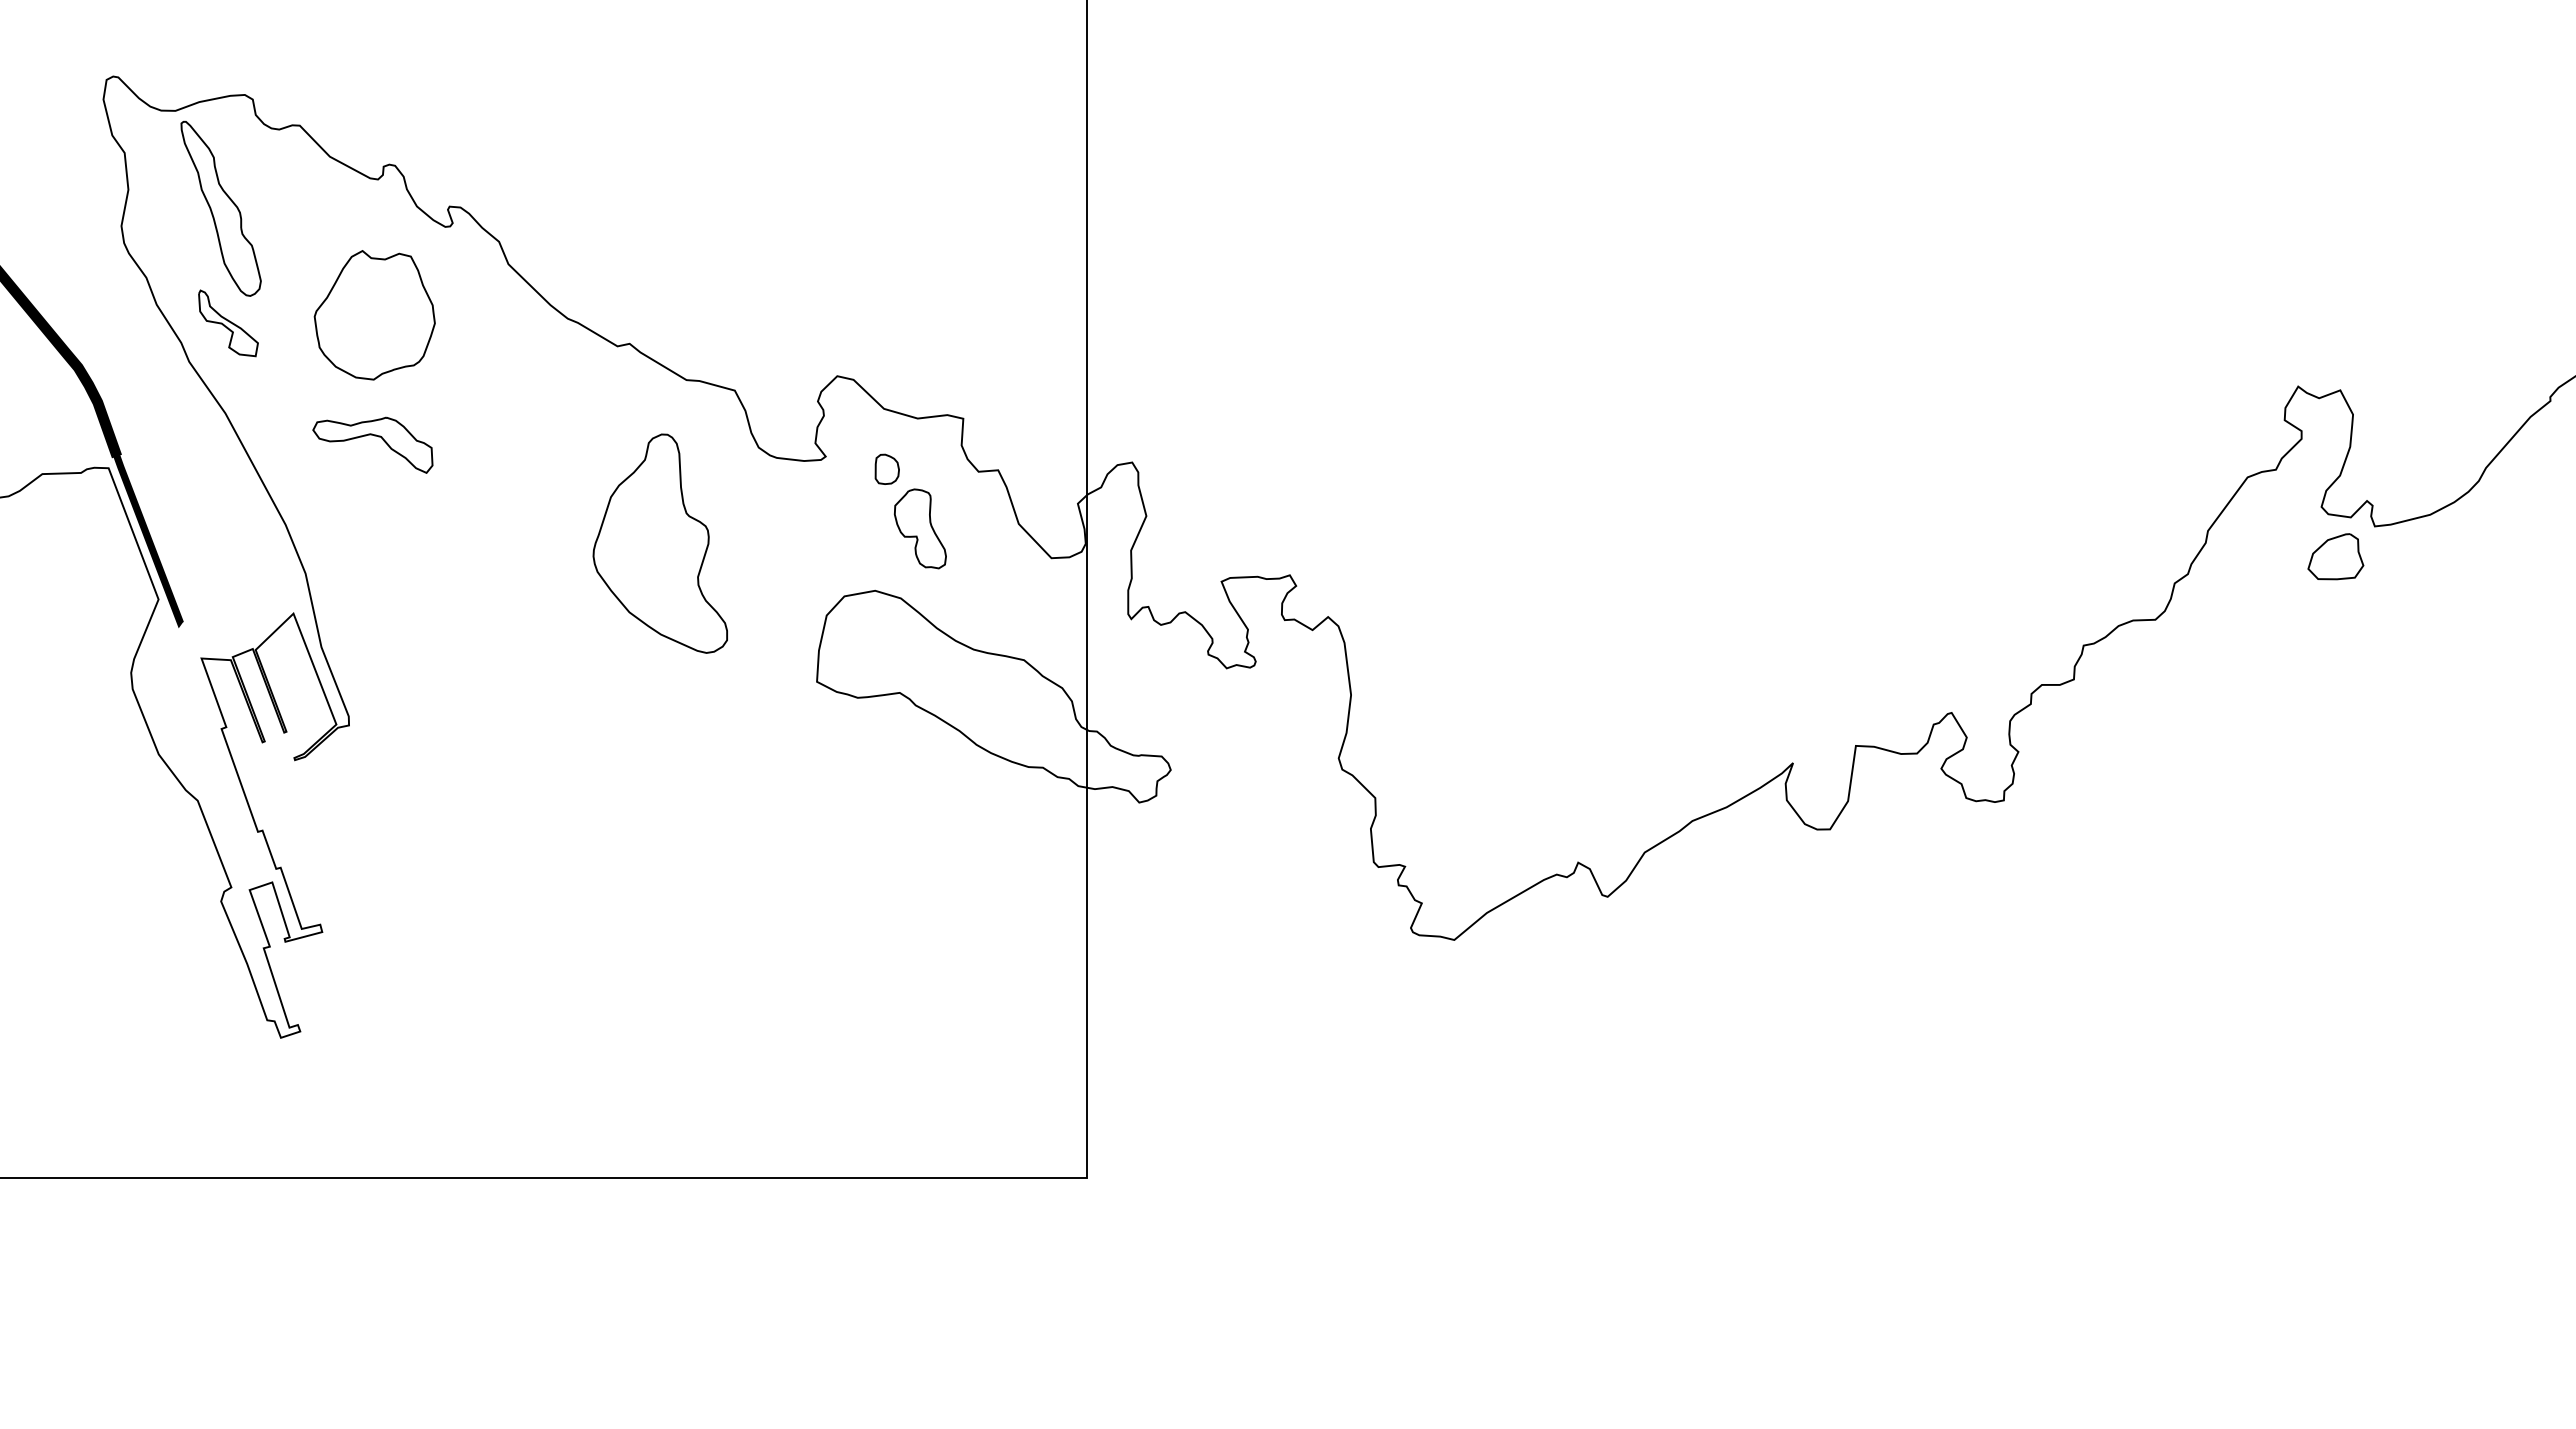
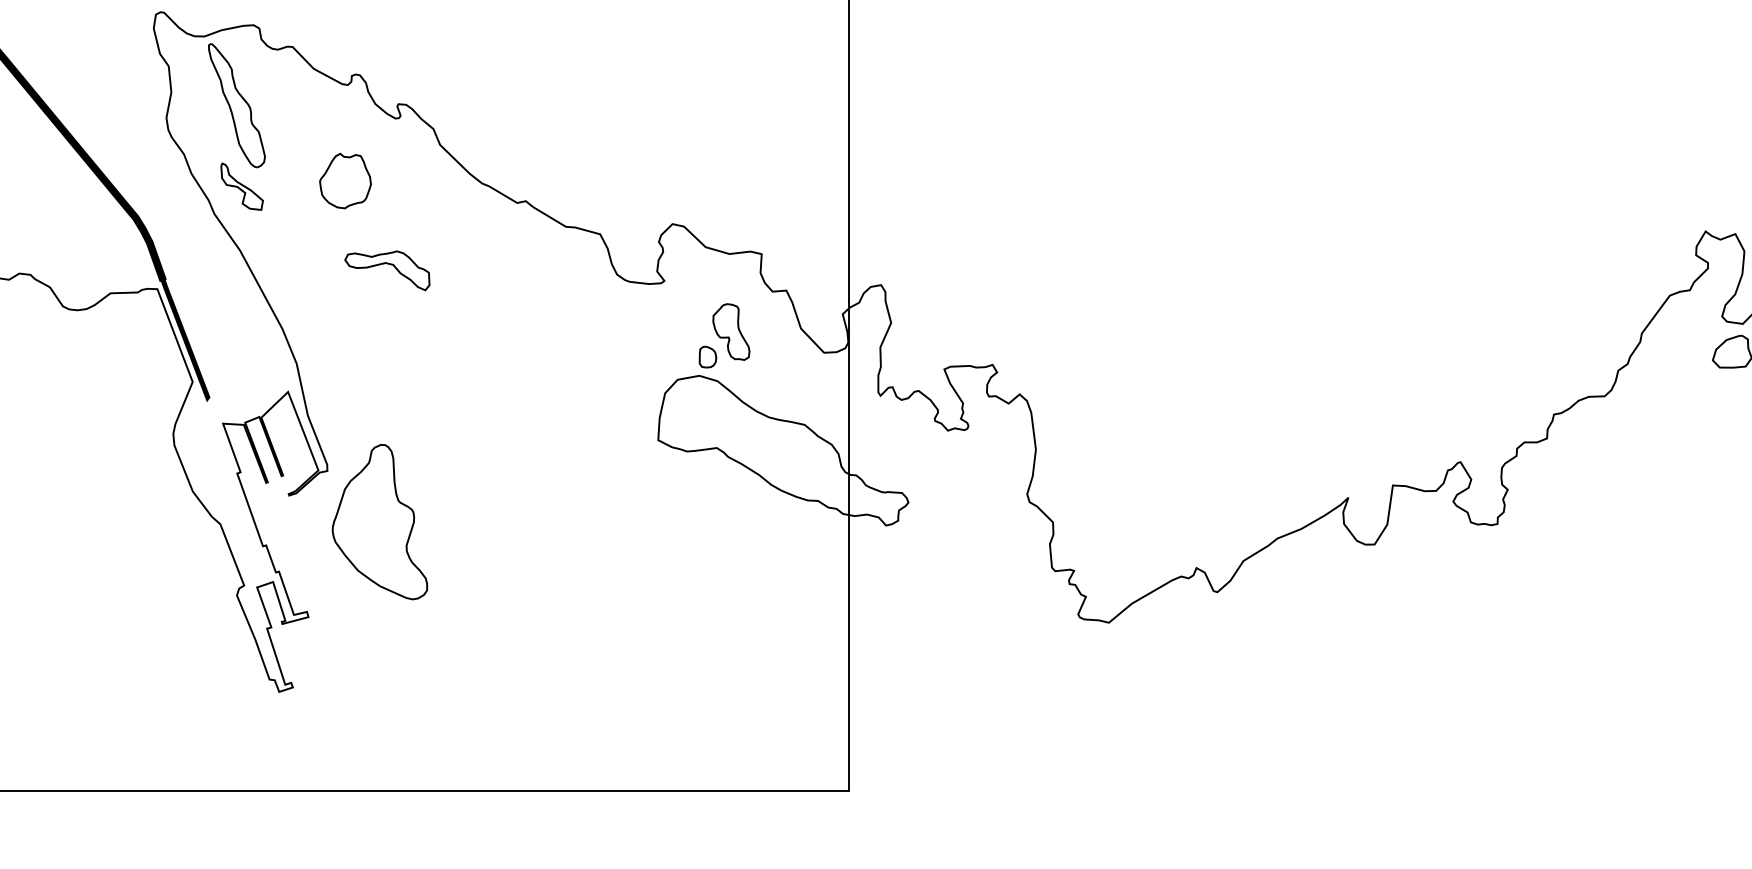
part: (374, 315) -> (345, 181), size x0.6
part: (374, 436) -> (388, 264), moved
part: (886, 468) -> (707, 356), moved
part: (659, 543) -> (379, 521), moved

